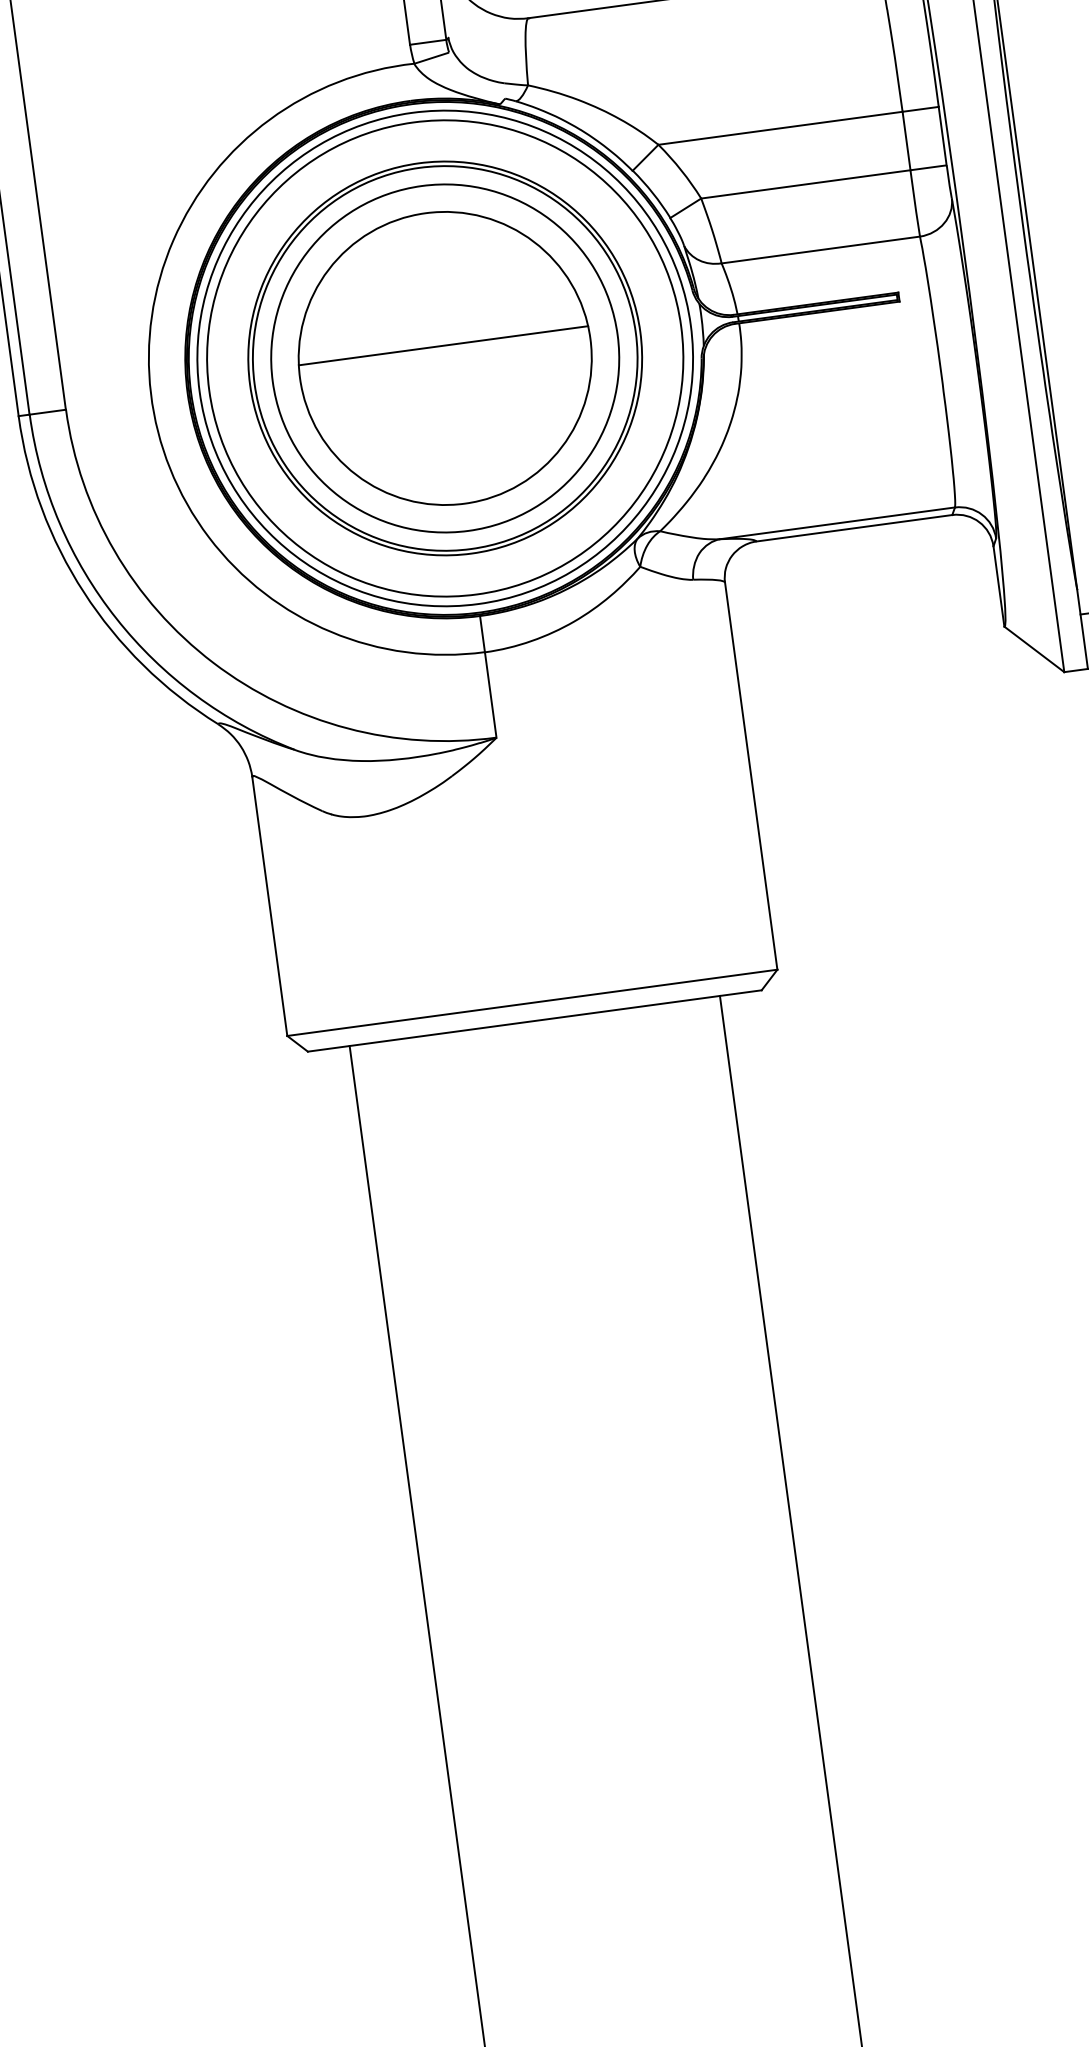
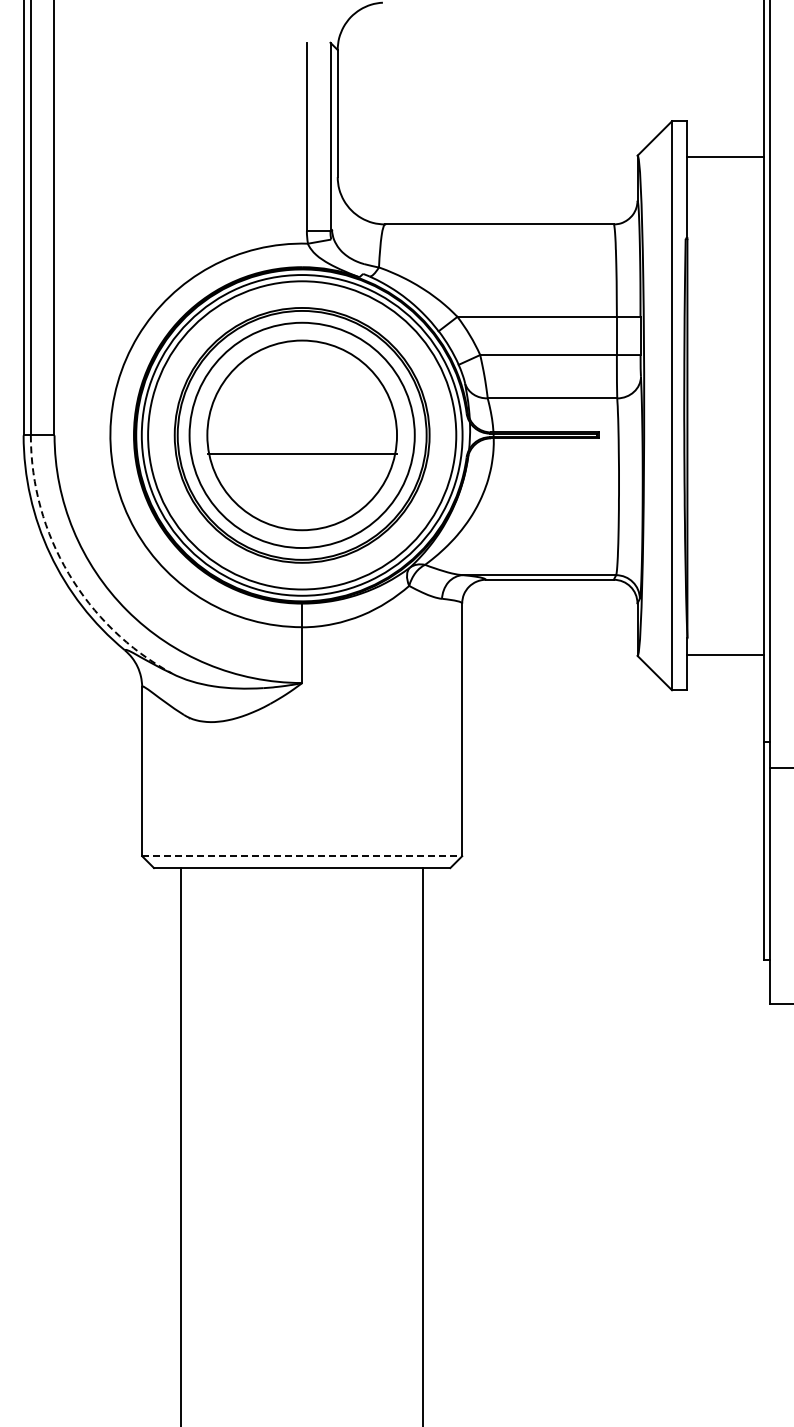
line: (442, 346) -> (301, 454), moved
arc: (115, 618) -> (68, 573), solid -> dashed
line: (532, 1003) -> (302, 856), solid -> dashed

